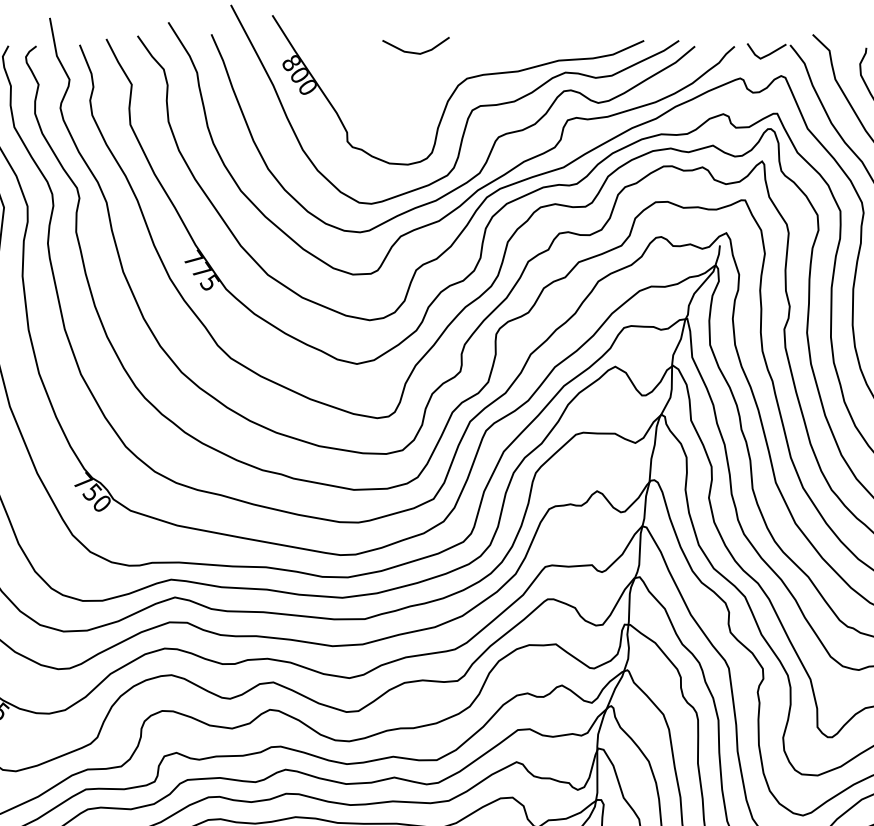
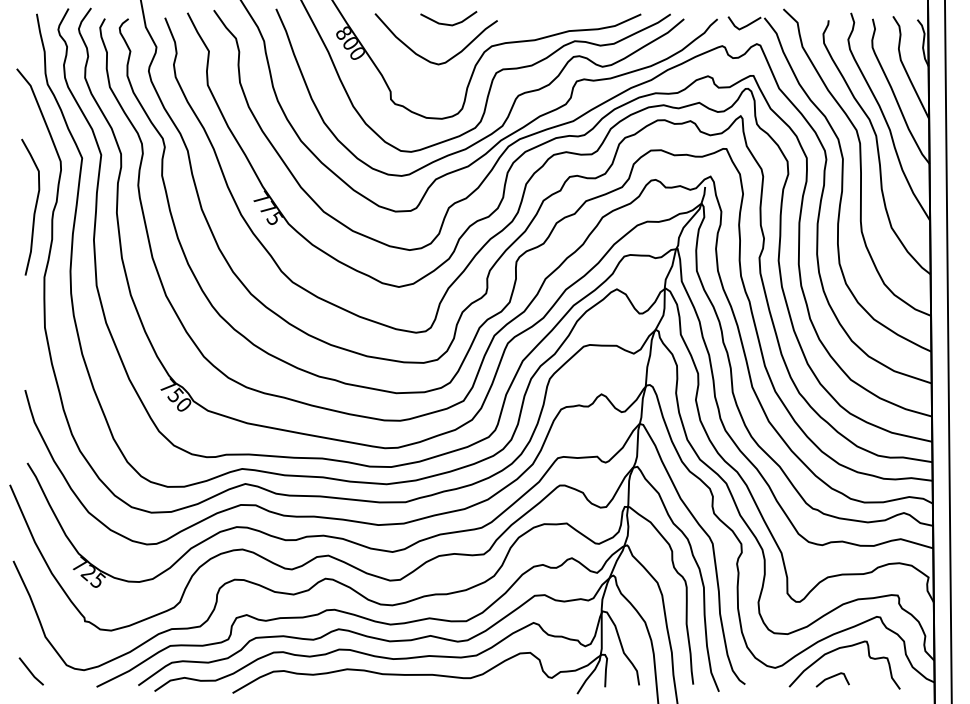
curve: (389, 93) -> (426, 58), added

